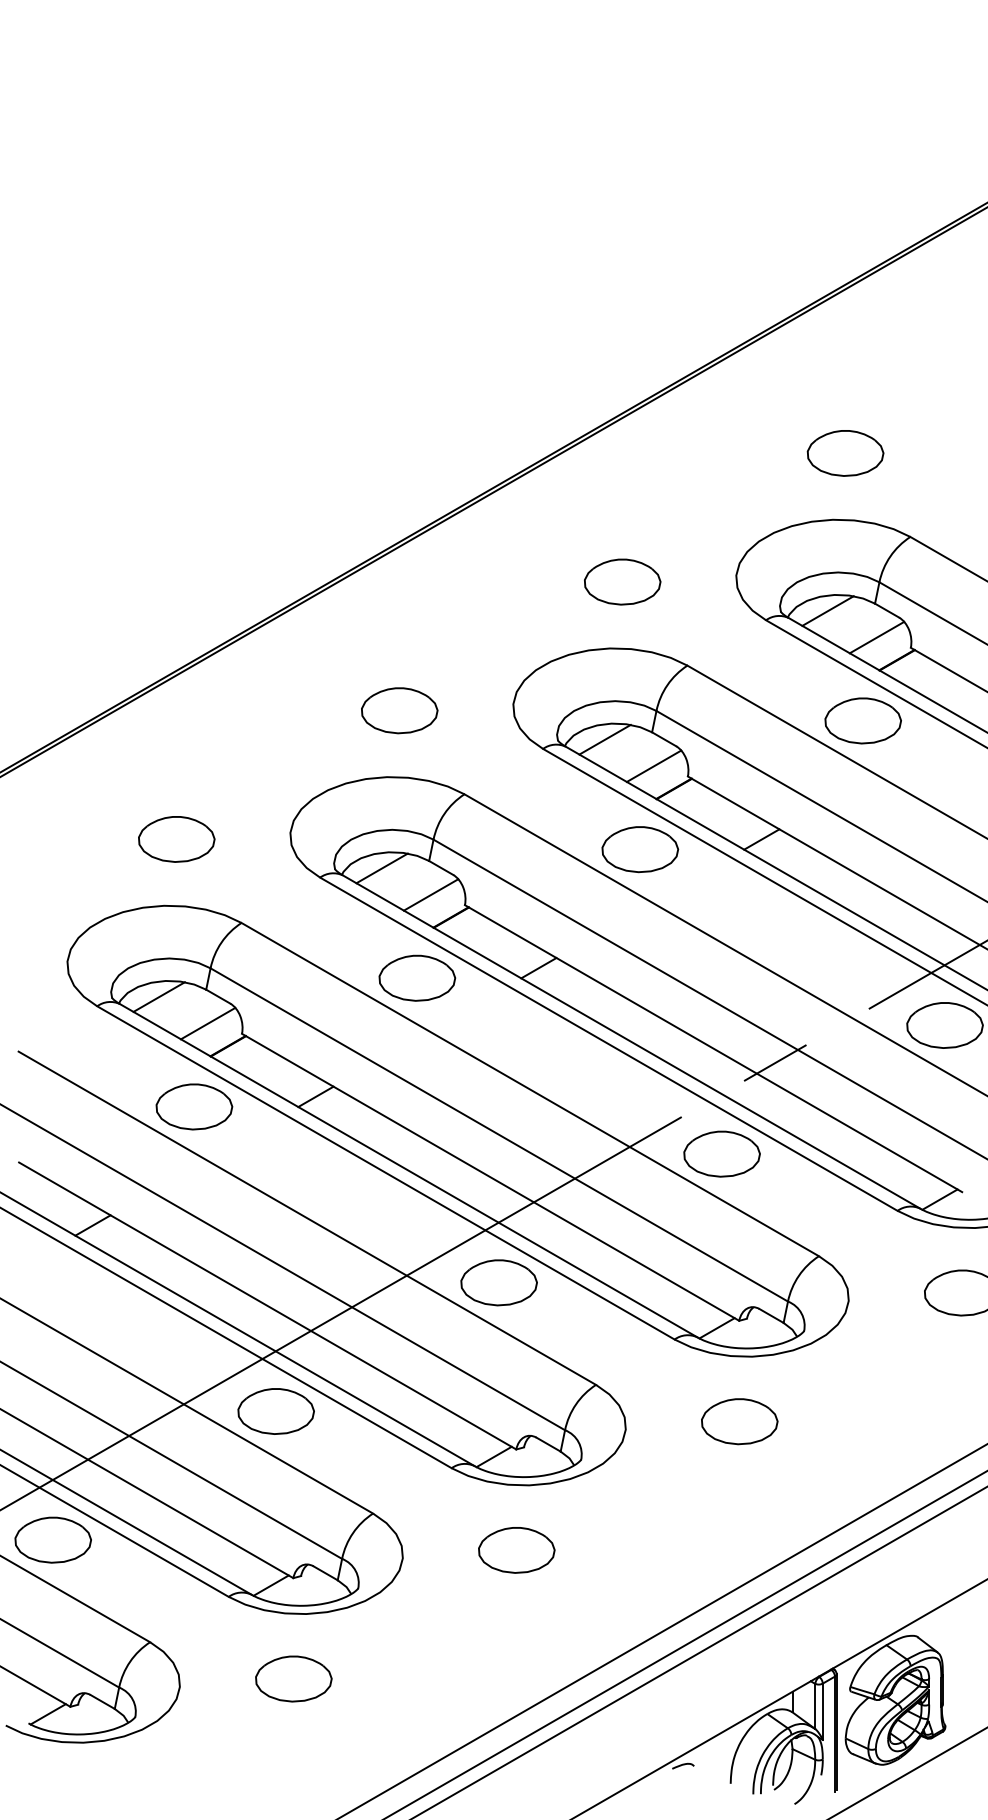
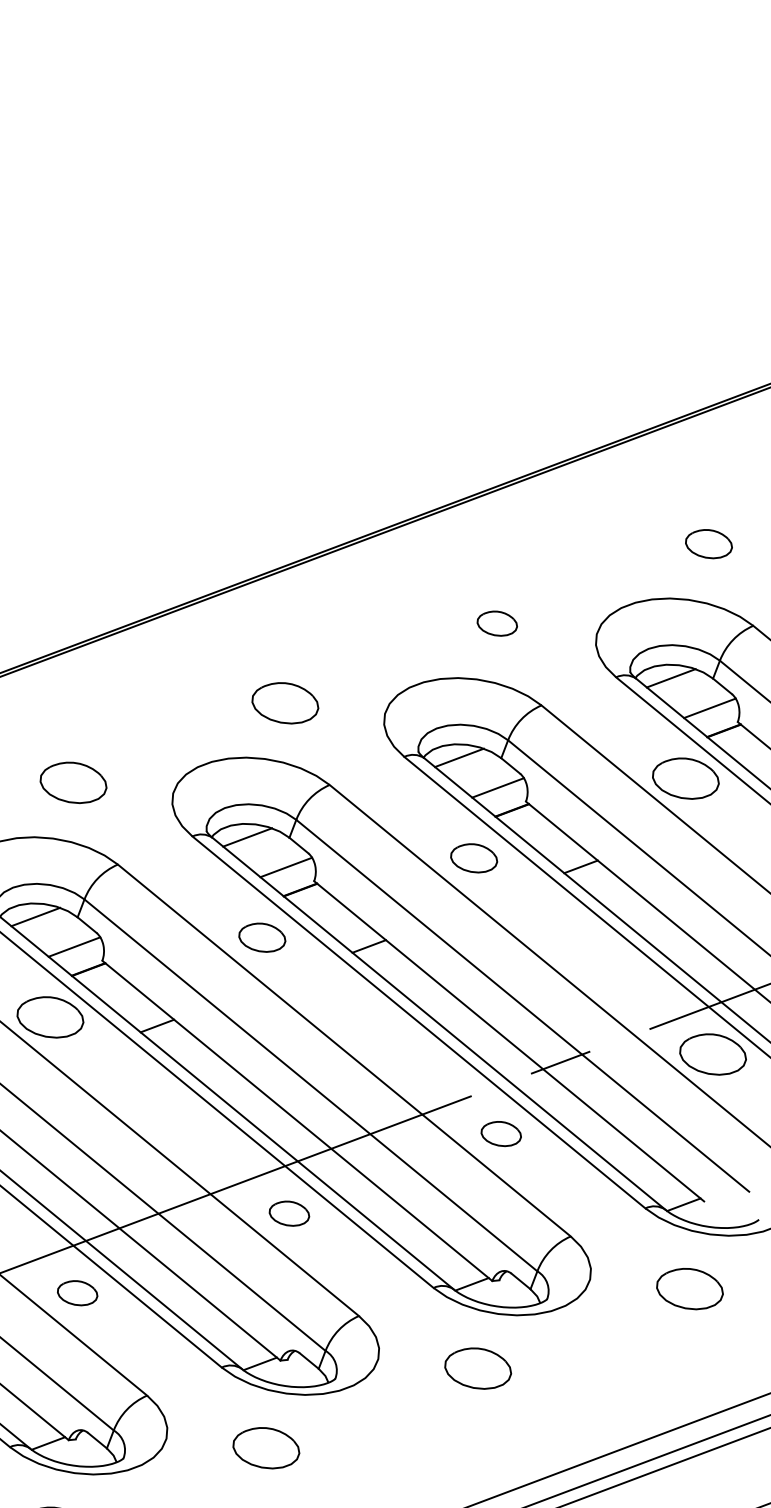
part: (845, 453) -> (709, 544), size x0.7
part: (622, 581) -> (497, 623), size x0.6
part: (640, 849) -> (474, 858), size x0.7
part: (417, 977) -> (262, 937), size x0.7
part: (721, 1153) -> (500, 1133), size x0.6
part: (498, 1282) -> (289, 1213), size x0.6
part: (275, 1411) -> (77, 1293), size x0.6

